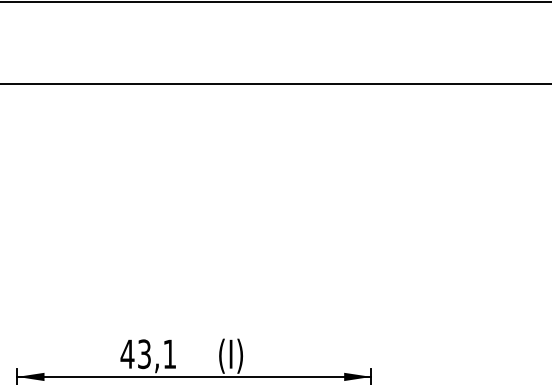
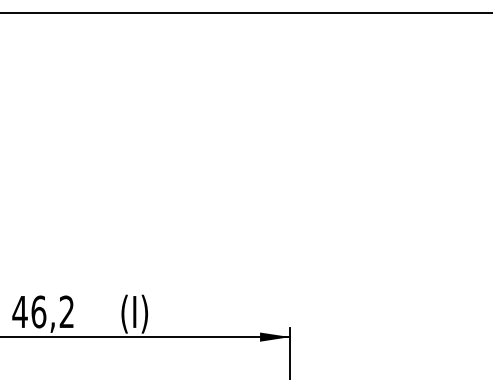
text: (156, 354) -> (52, 312), 43,1 -> 46,2

